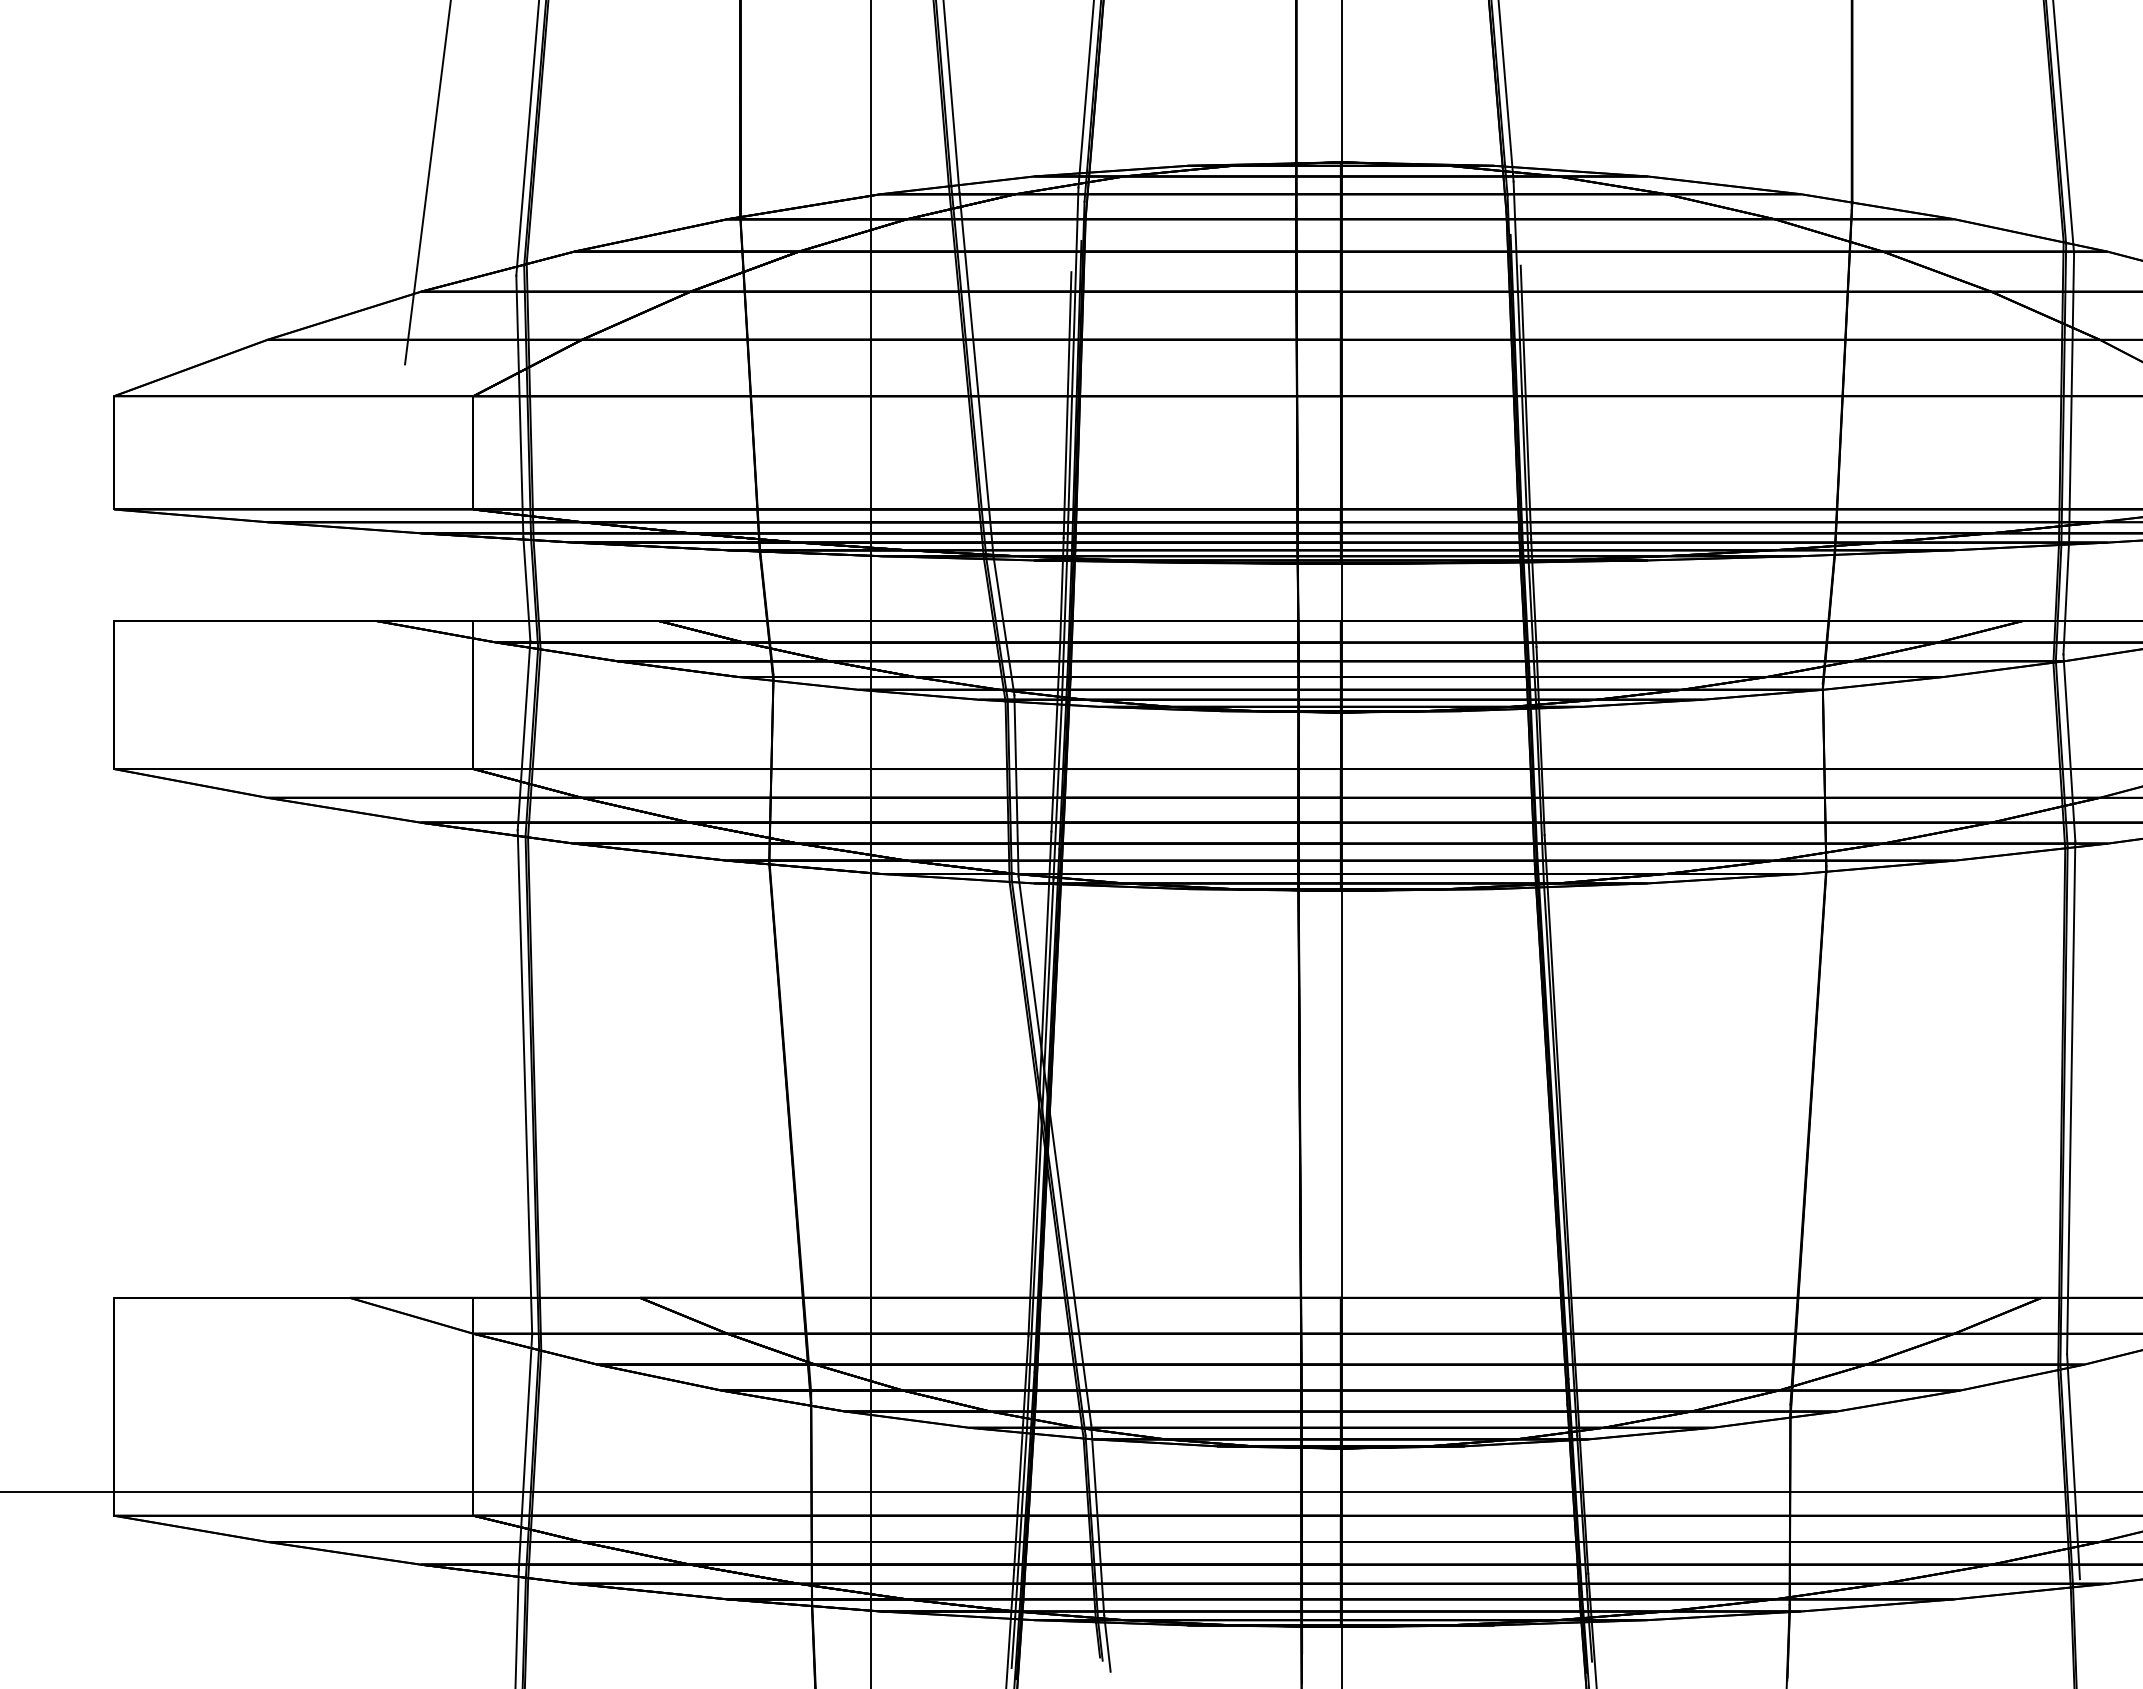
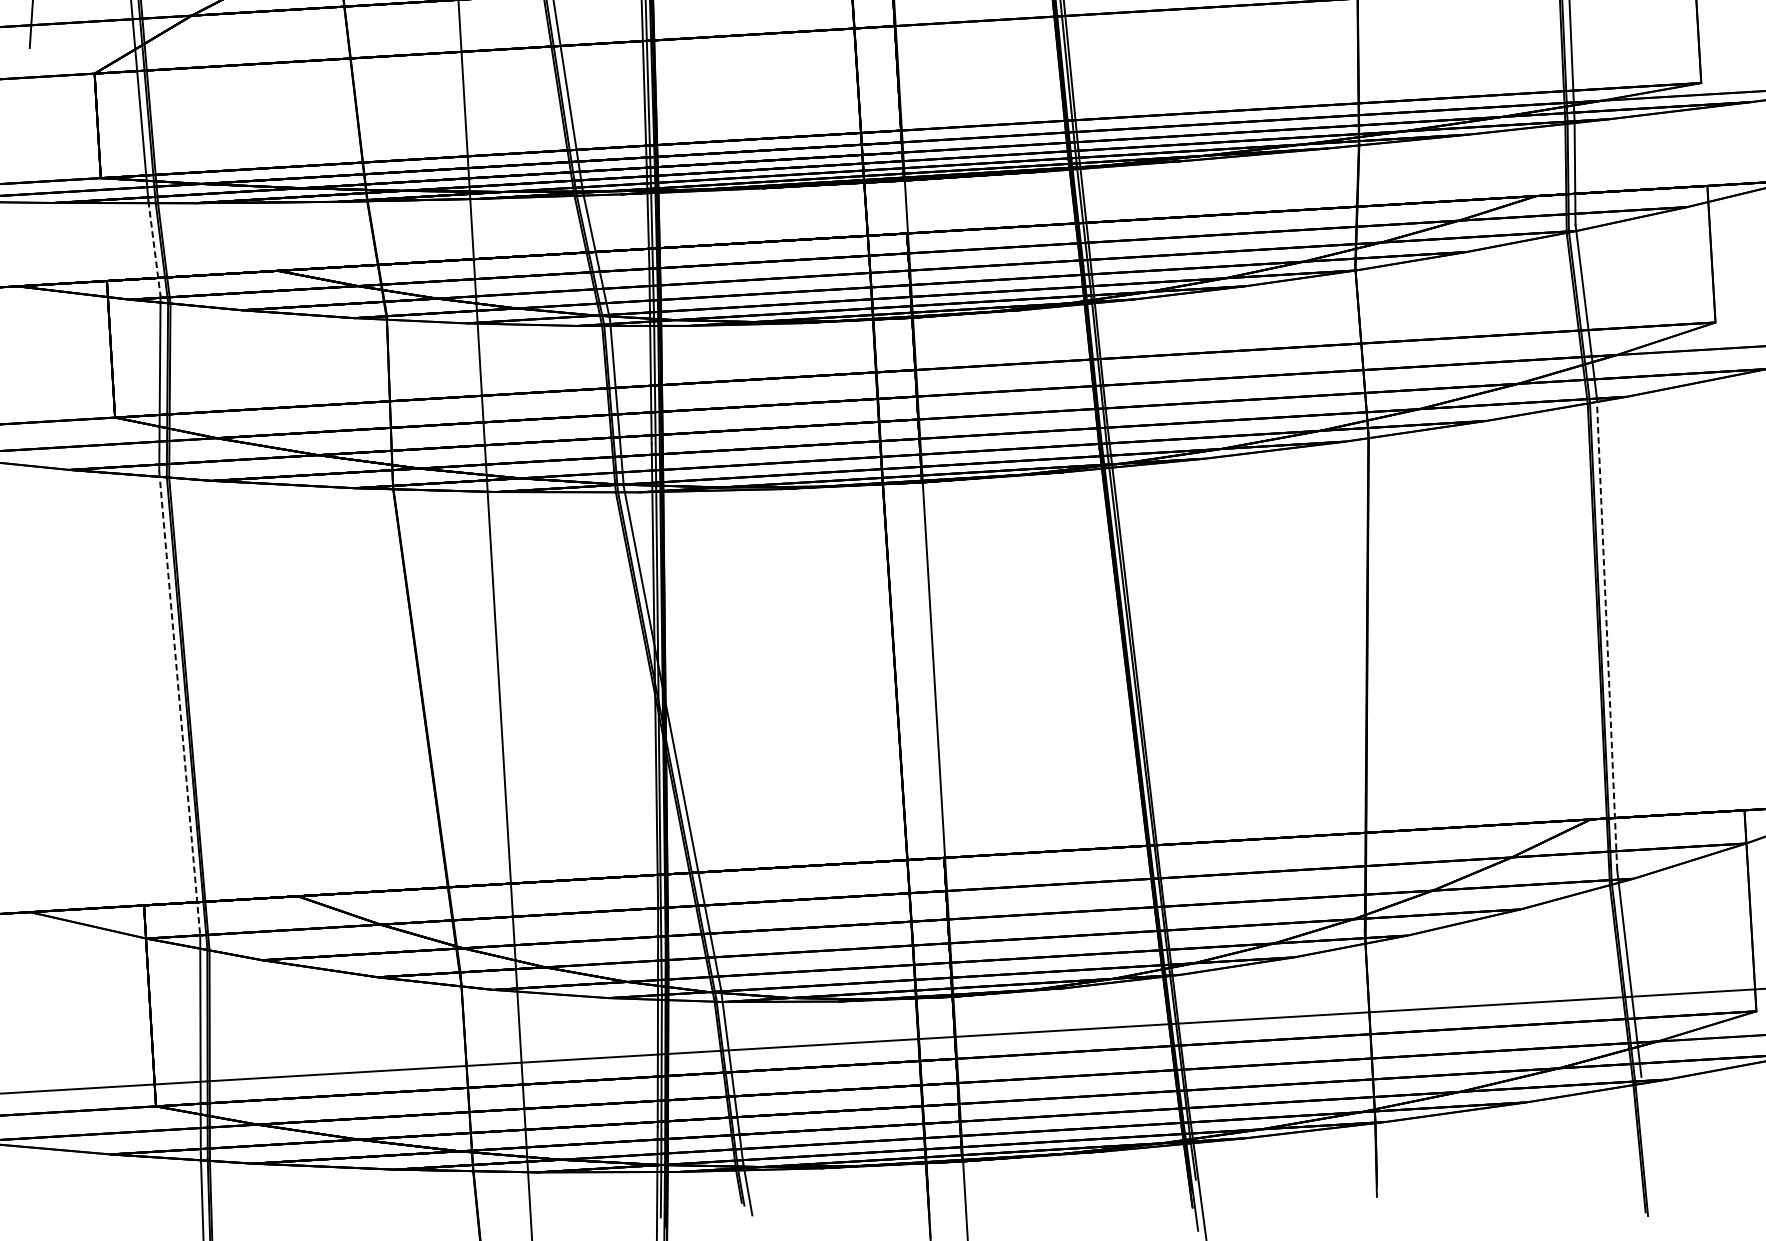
line: (526, 589) -> (154, 249), solid -> dashed
line: (524, 1082) -> (179, 703), solid -> dashed
line: (2071, 1098) -> (1607, 633), solid -> dashed

